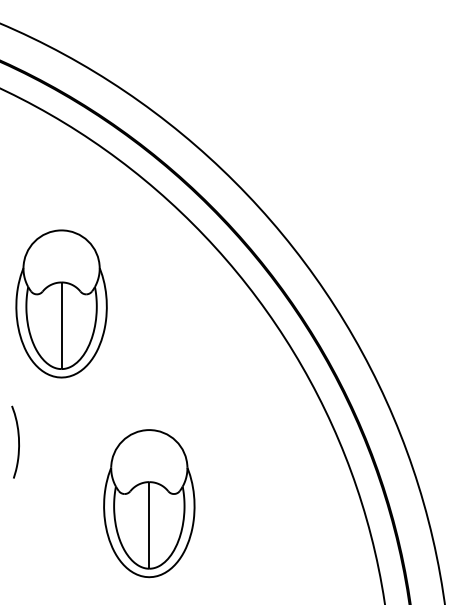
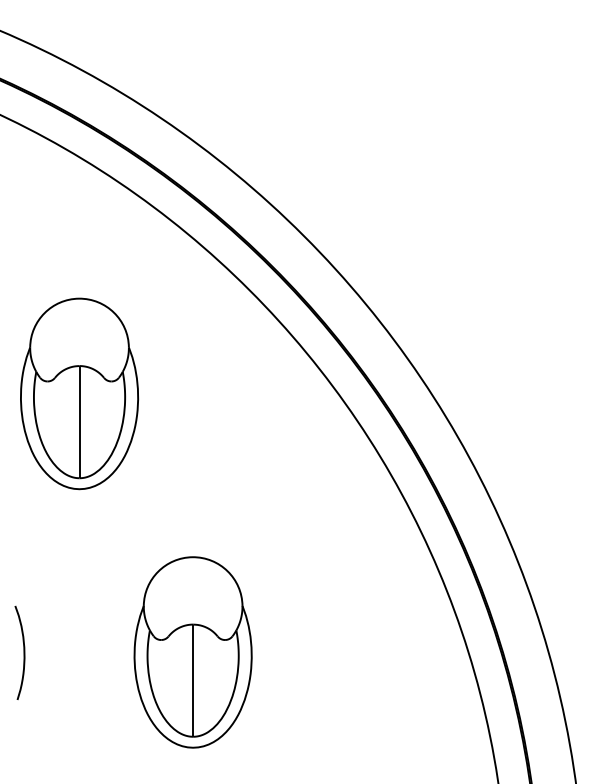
curve: (18, 441) -> (23, 652), moved

